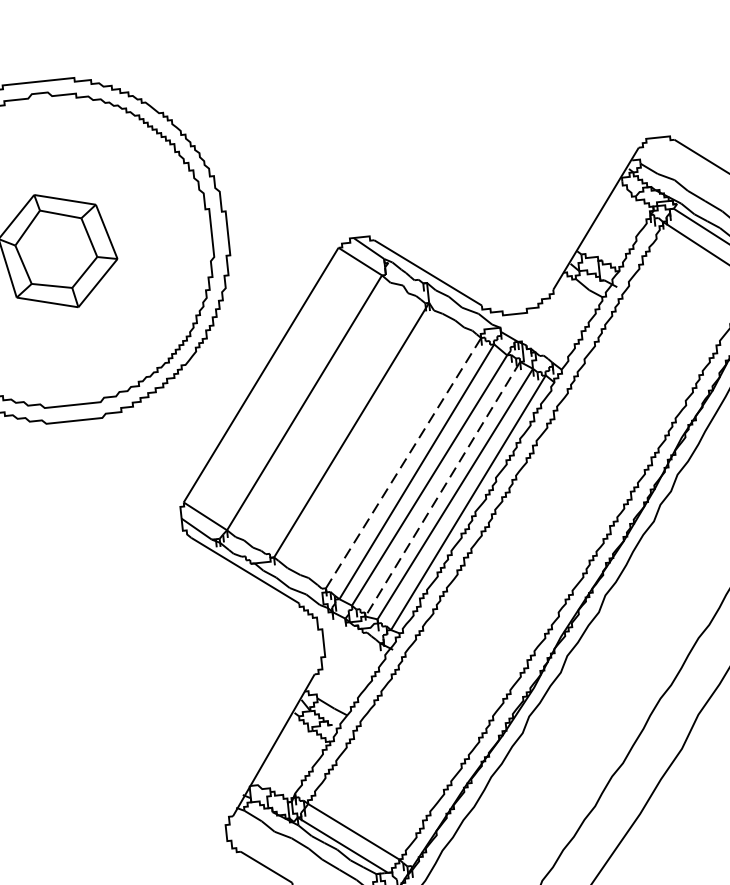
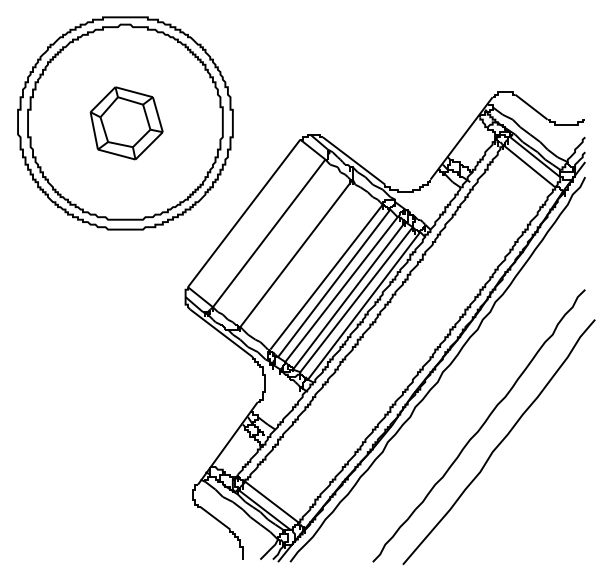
line: (403, 463) -> (326, 277), dashed -> solid
line: (443, 488) -> (349, 295), dashed -> solid

